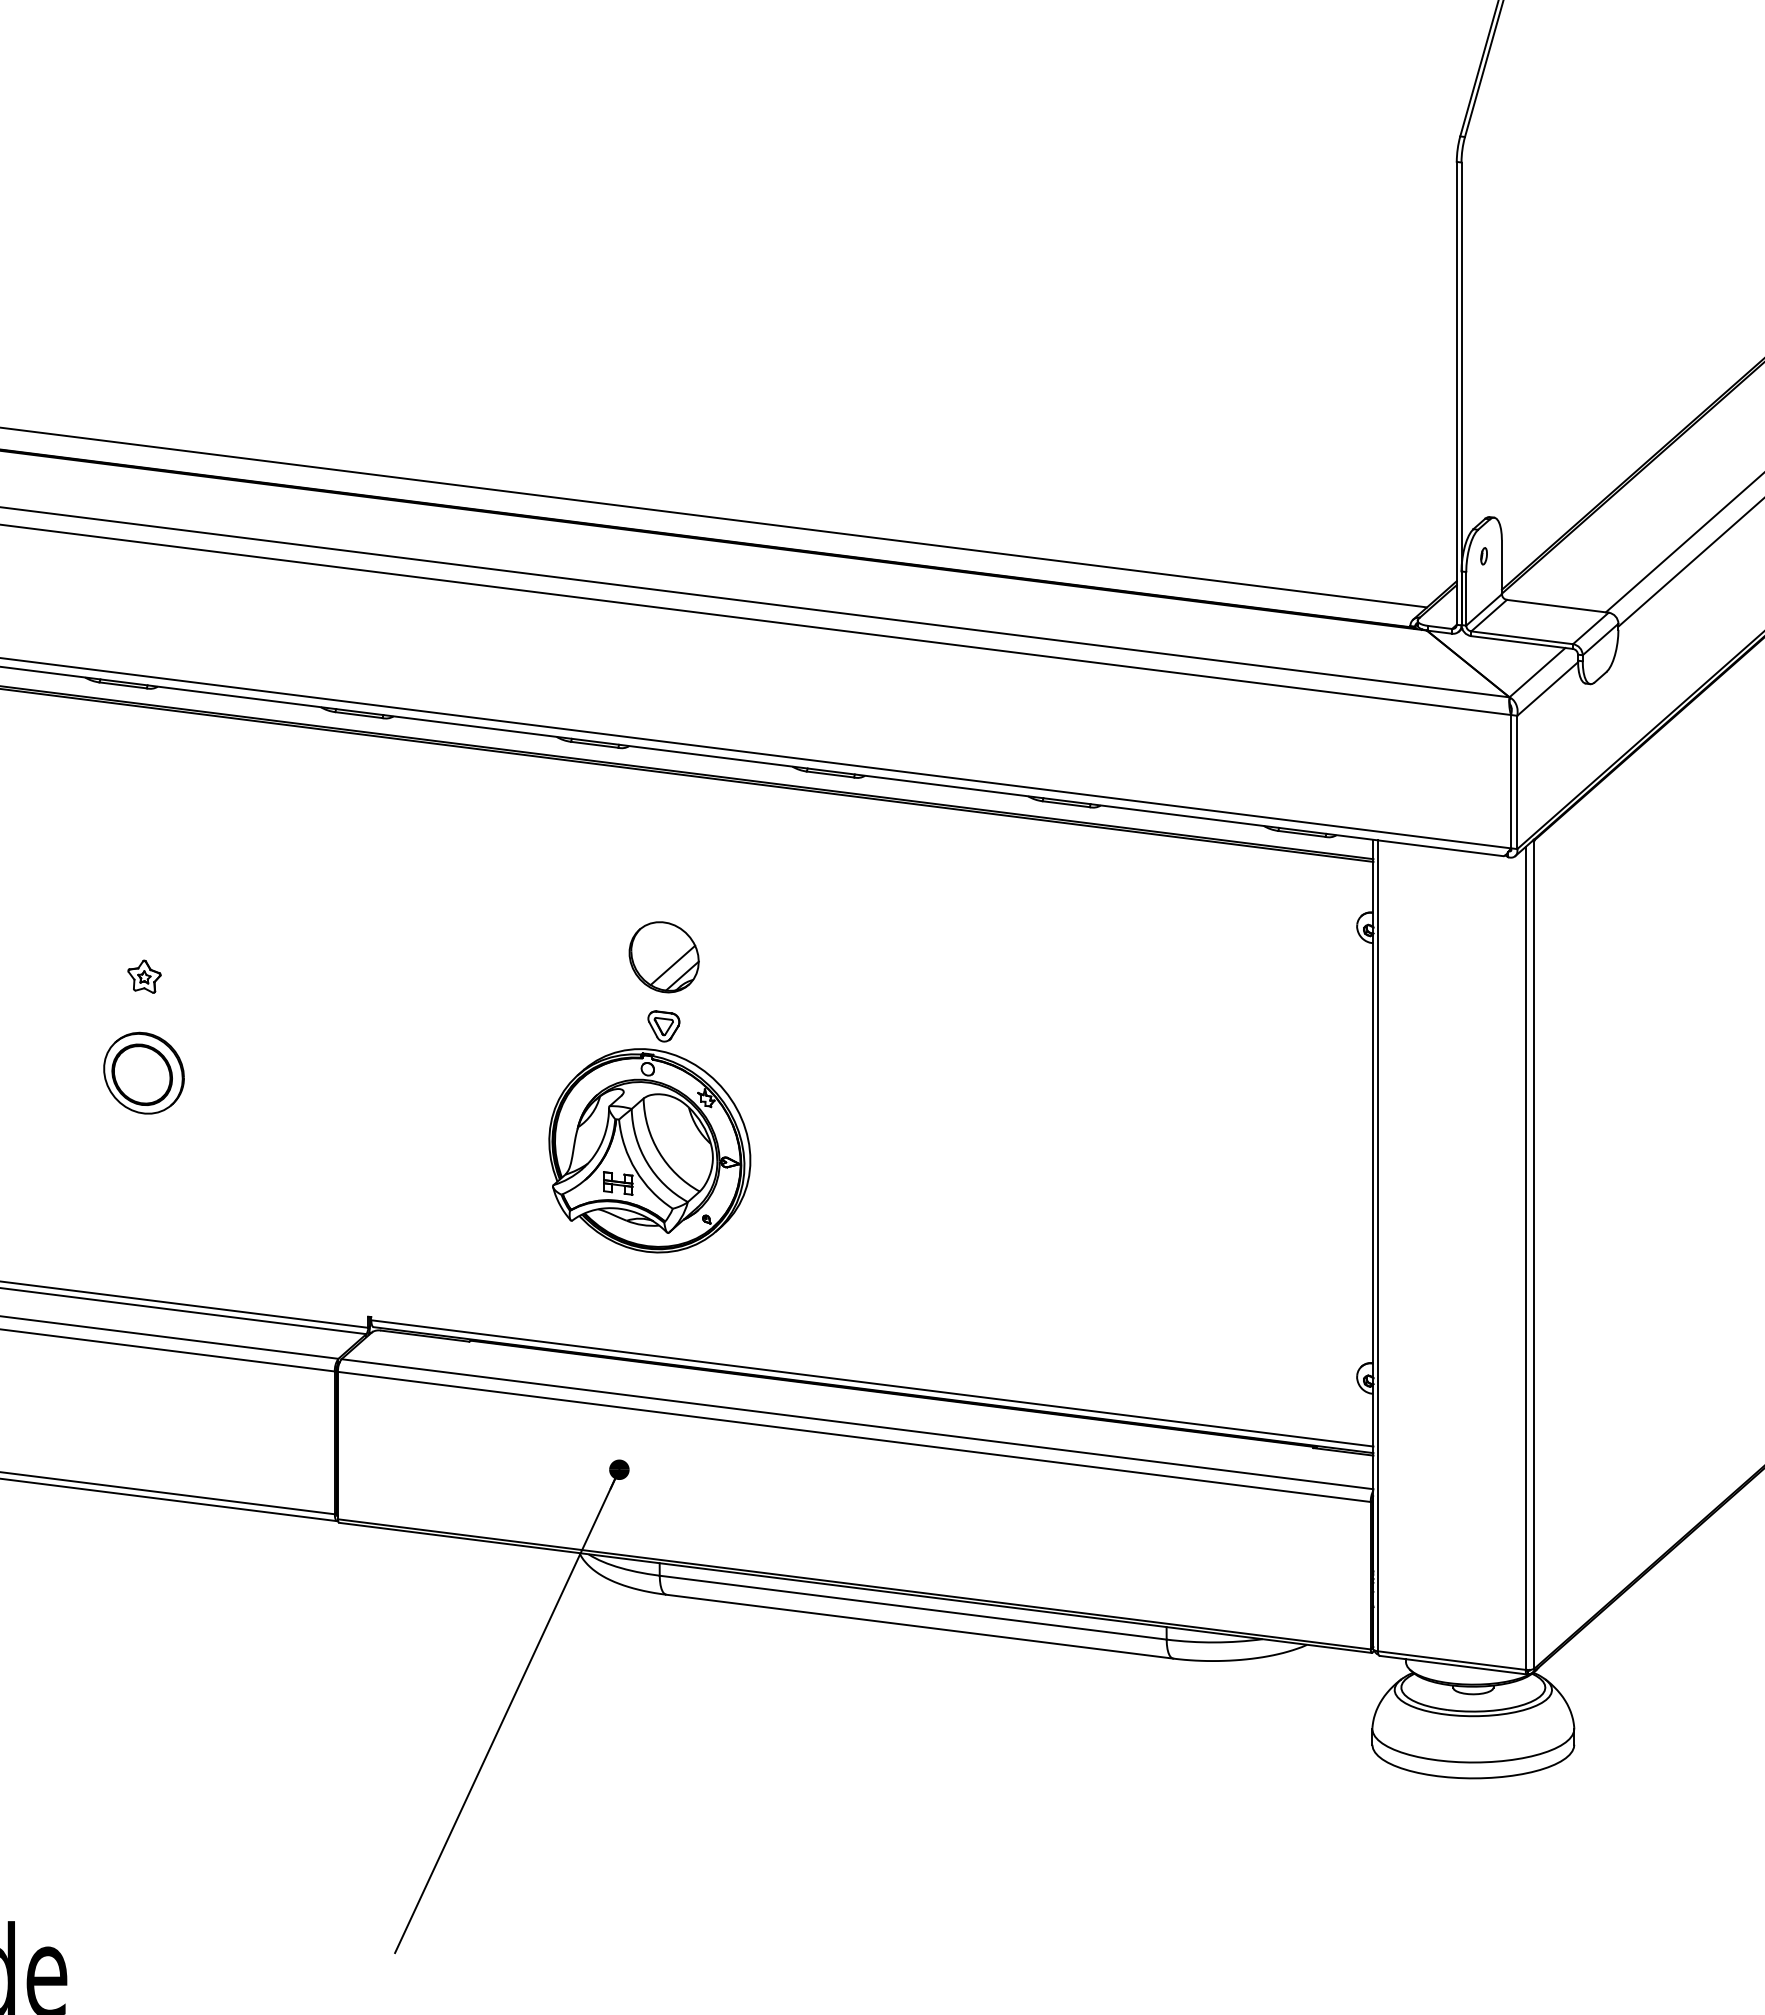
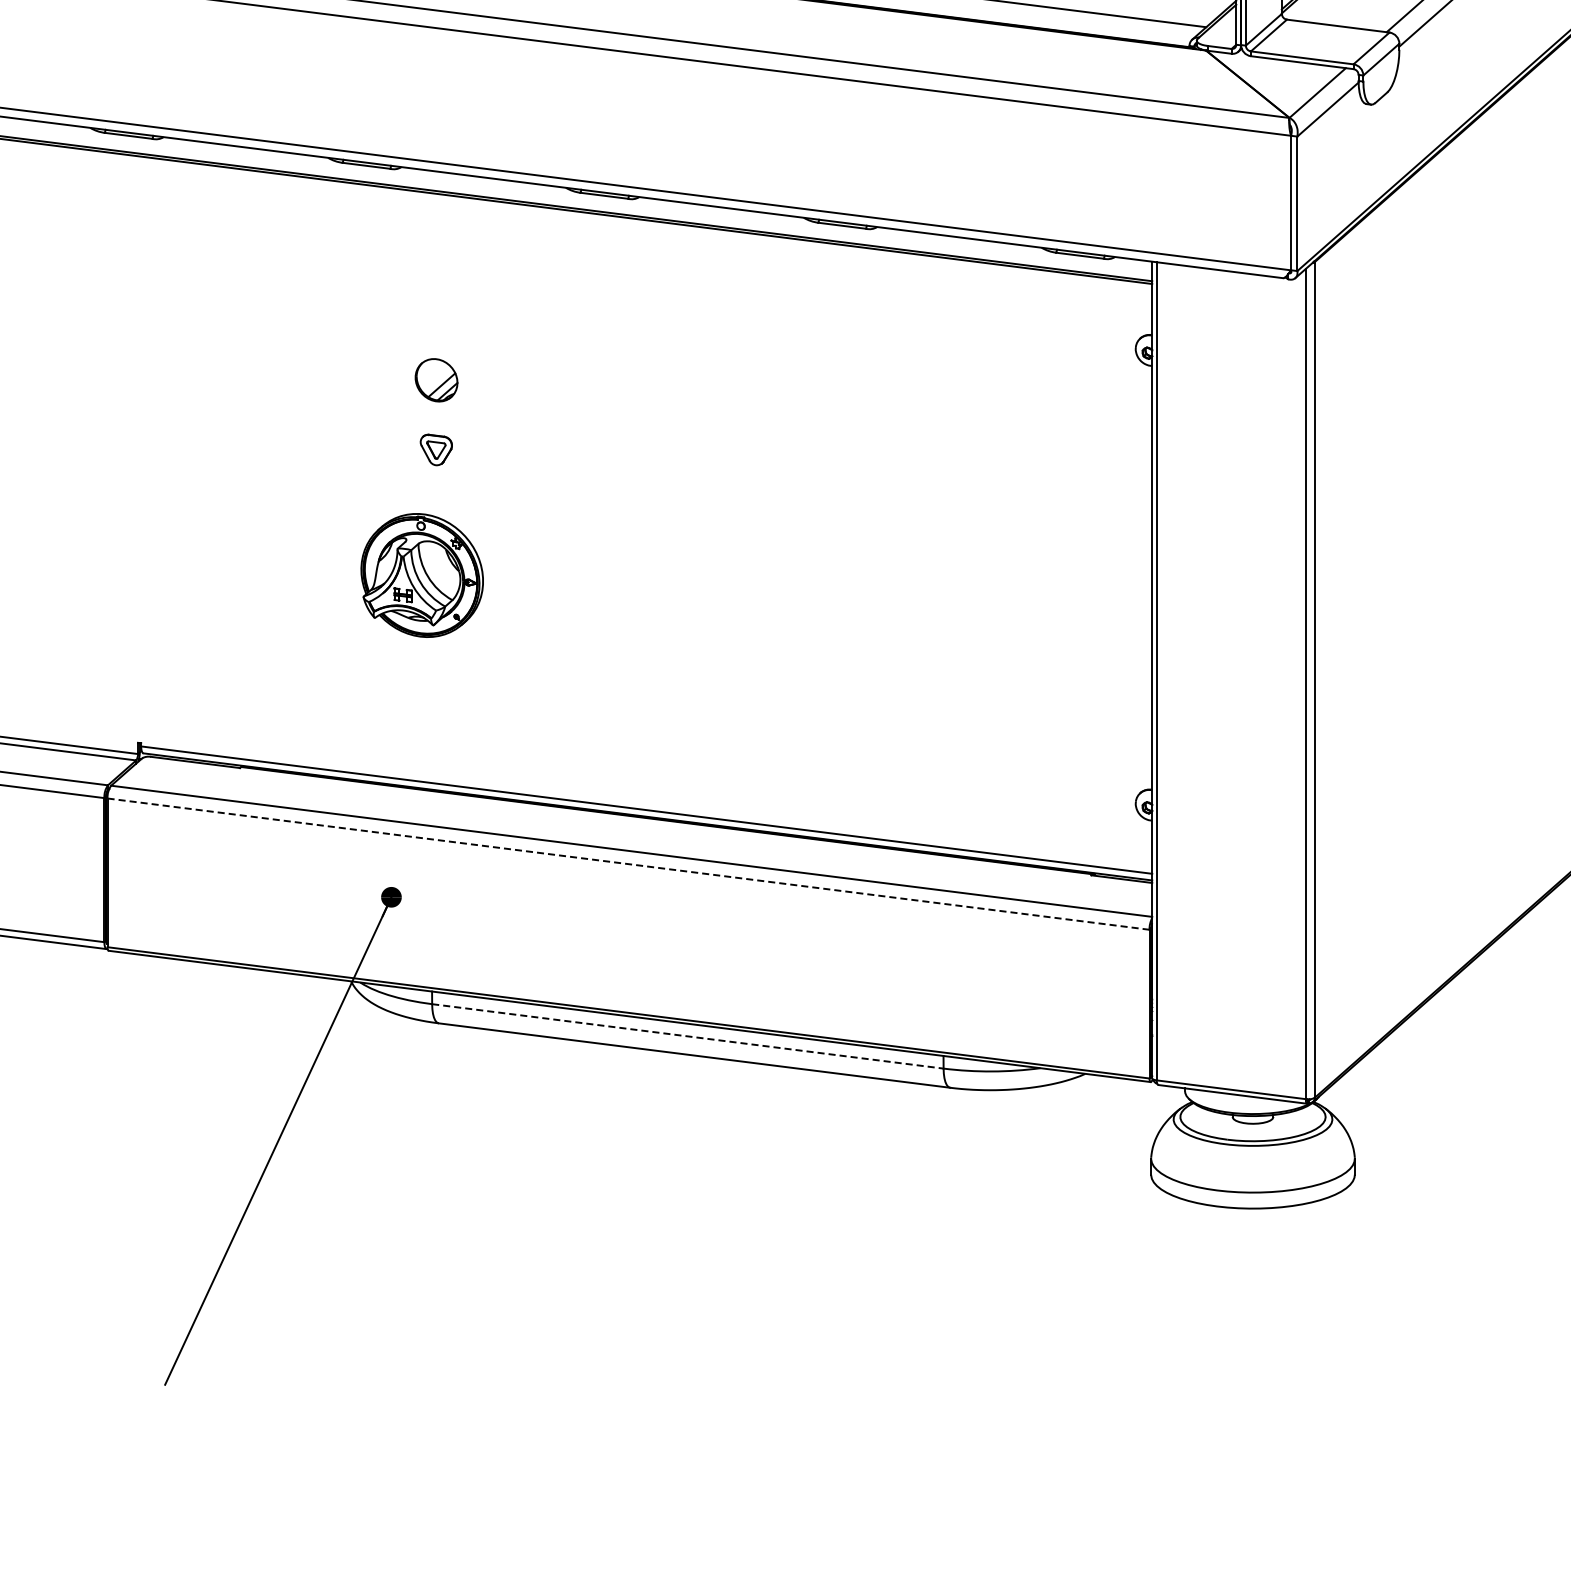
part: (663, 957) -> (435, 380), size x0.6
part: (649, 1150) -> (421, 575), size x0.6
line: (854, 1437) -> (628, 864), solid -> dashed
line: (913, 1607) -> (688, 1036), solid -> dashed

